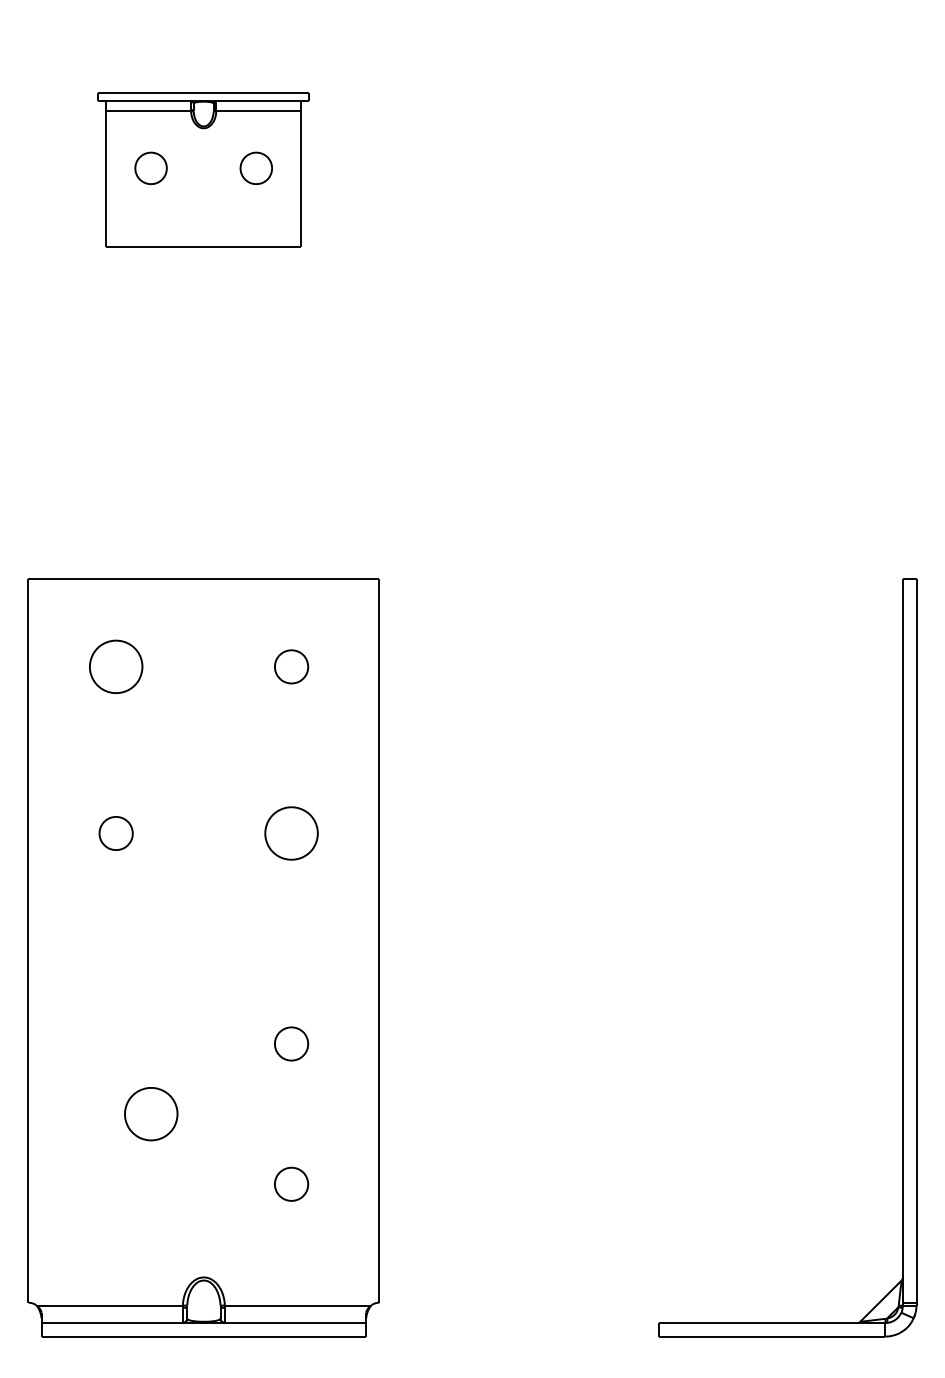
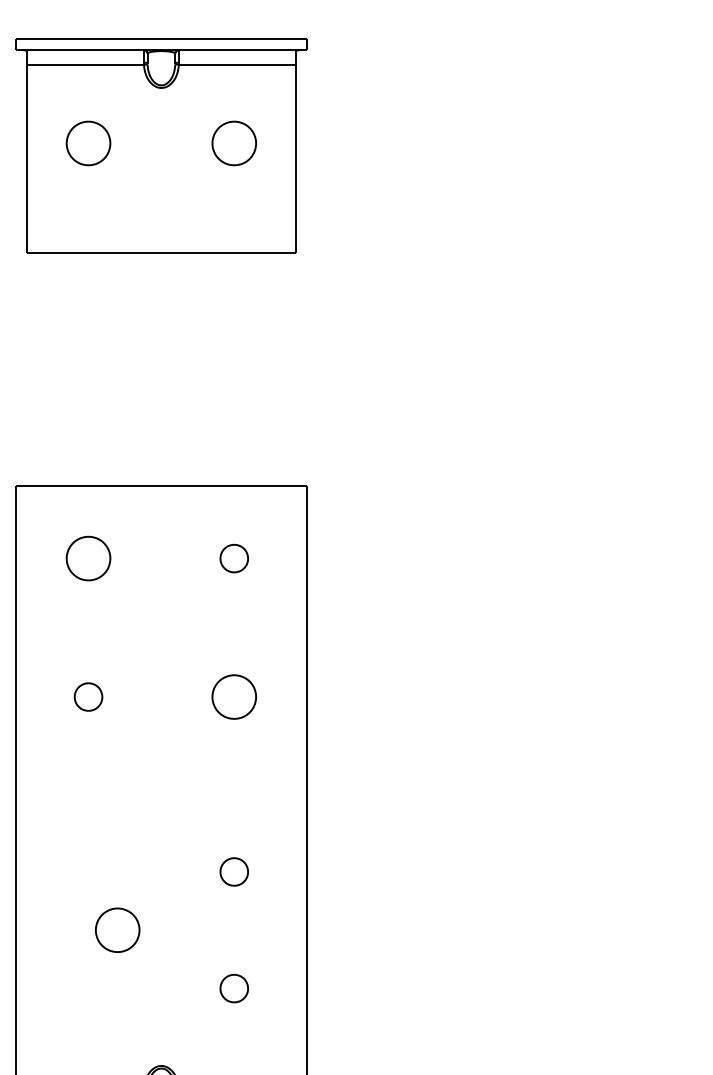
part: (203, 169) -> (161, 145), size x1.67

